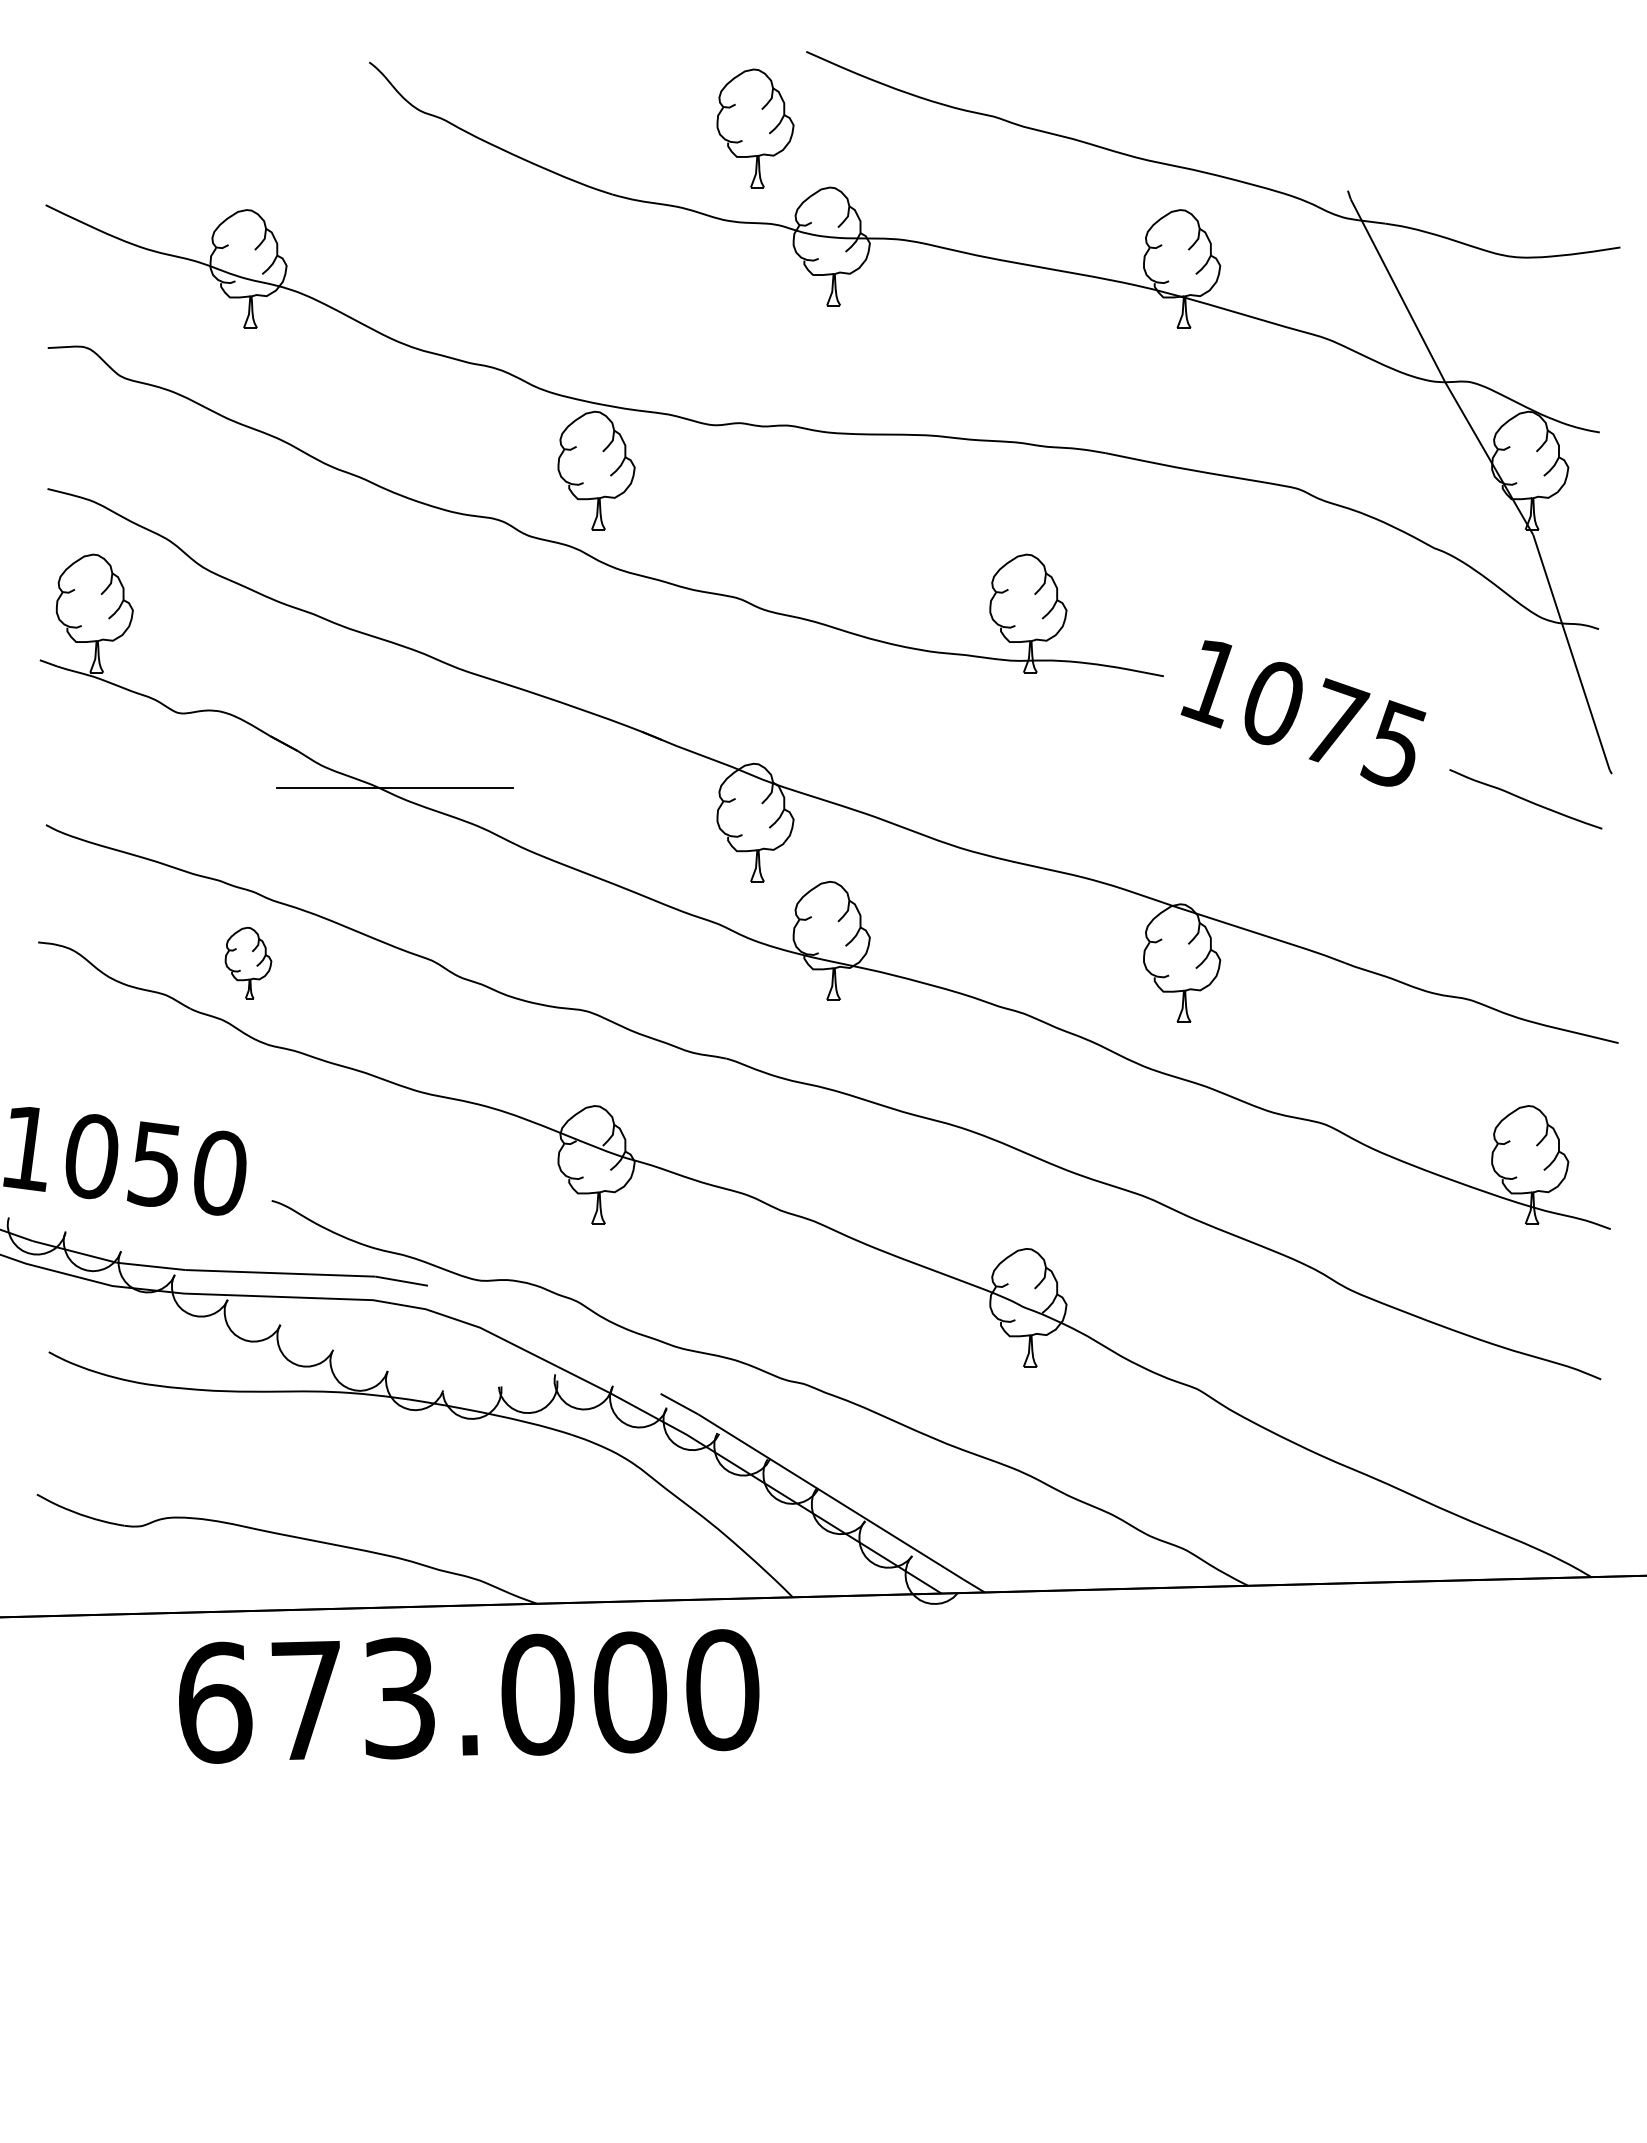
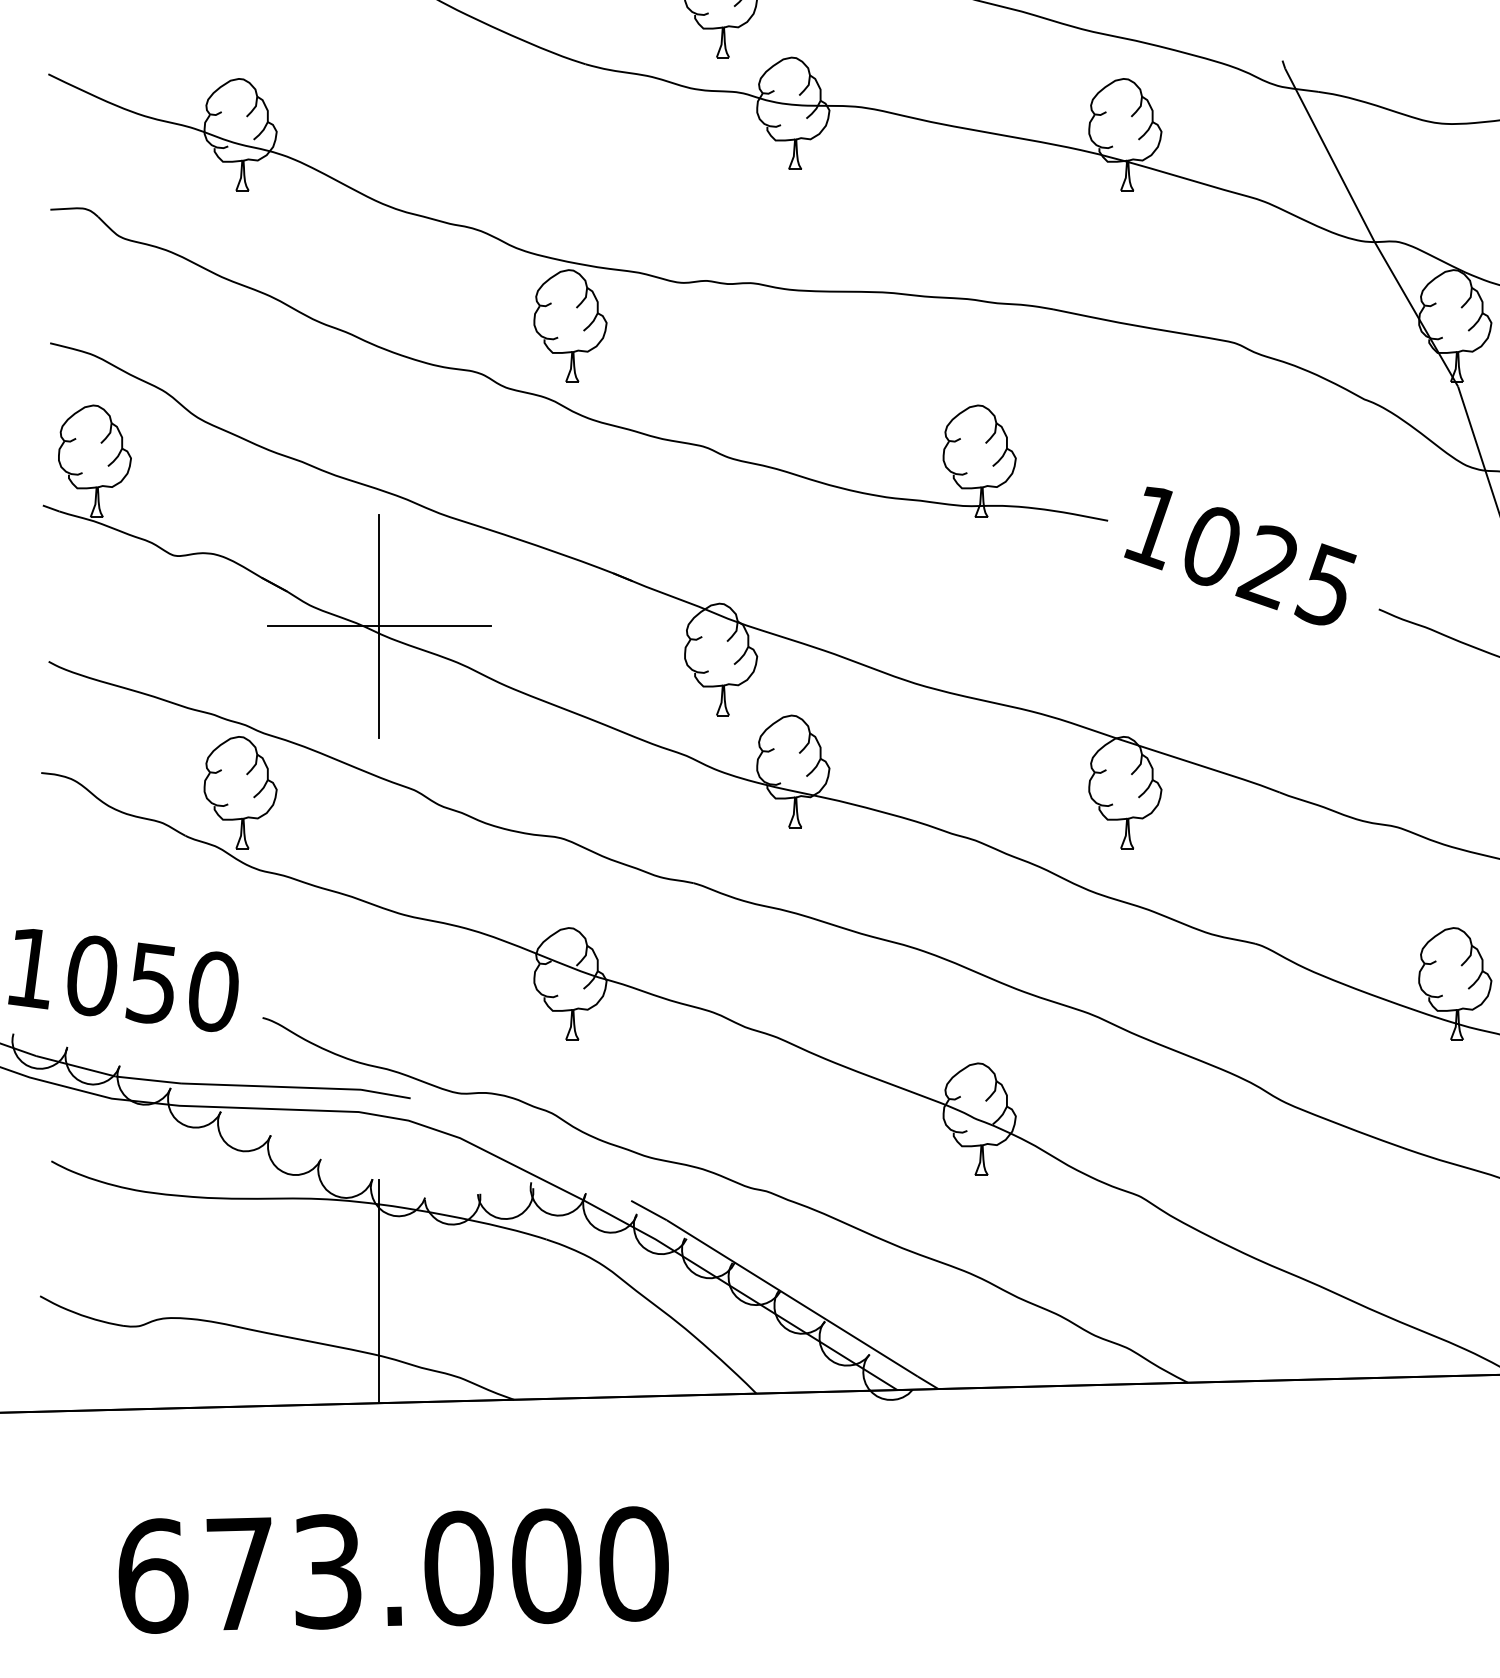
text: (1334, 724) -> (1269, 566), 1075 -> 1025
line: (395, 787) -> (379, 626), added
part: (248, 962) -> (240, 792), size x1.67
line: (395, 1489) -> (379, 1291), added
text: (469, 1696) -> (394, 1570), moved

